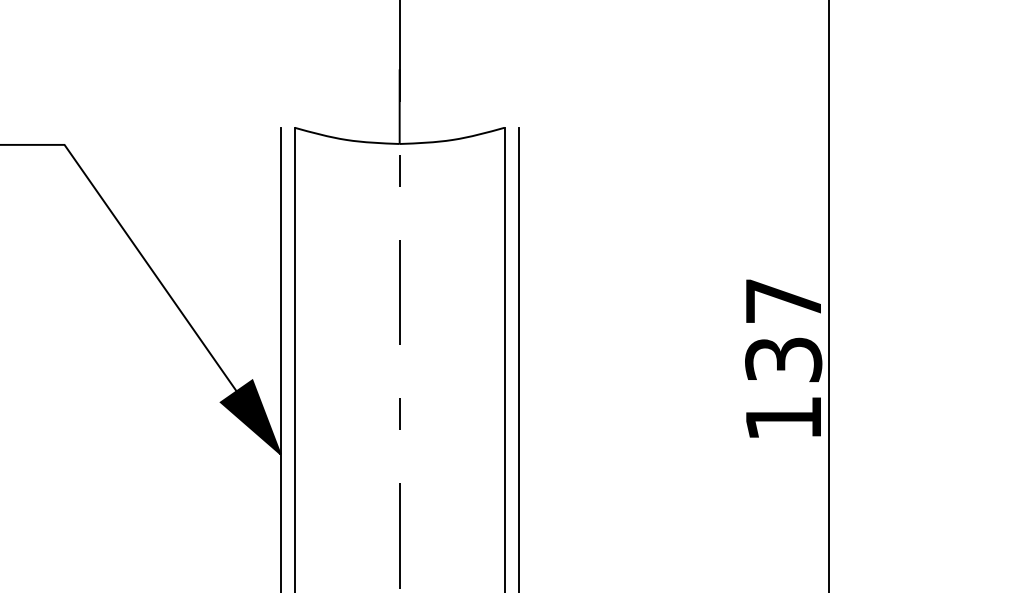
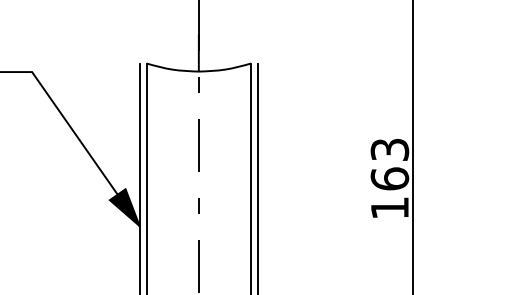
text: (782, 330) -> (389, 164), 137 -> 163

